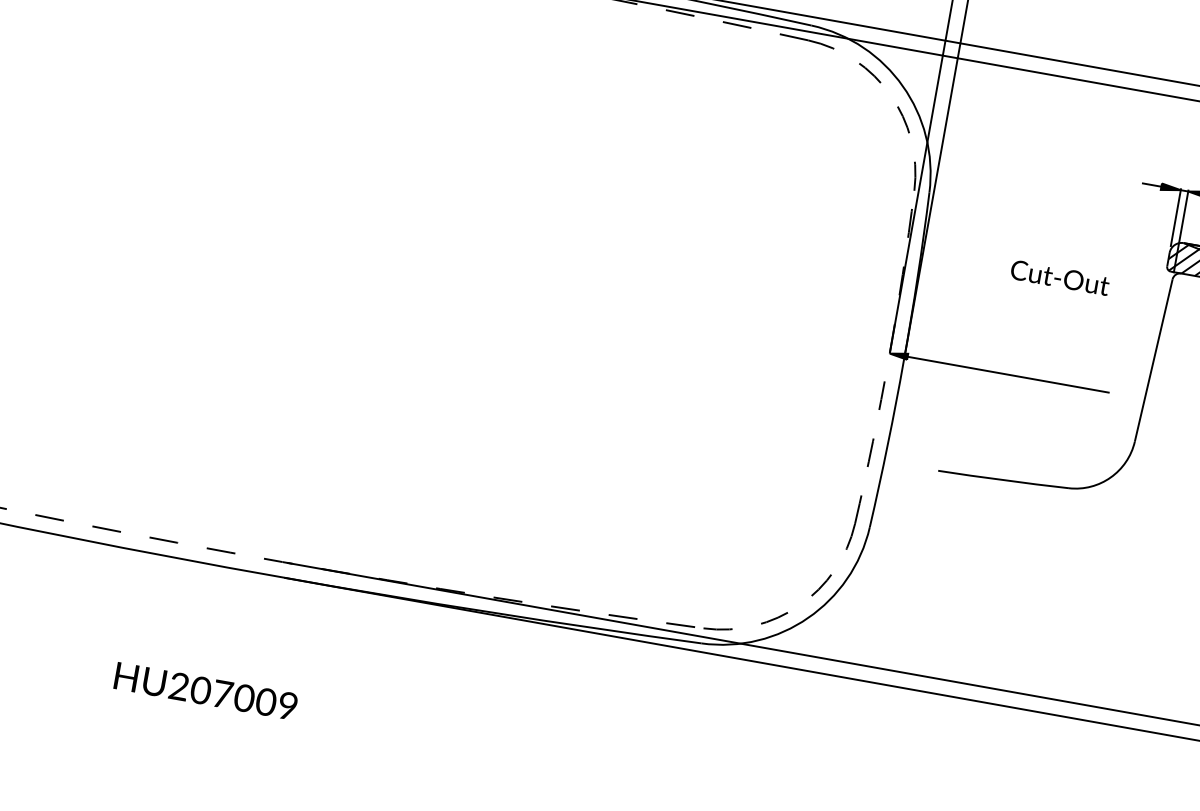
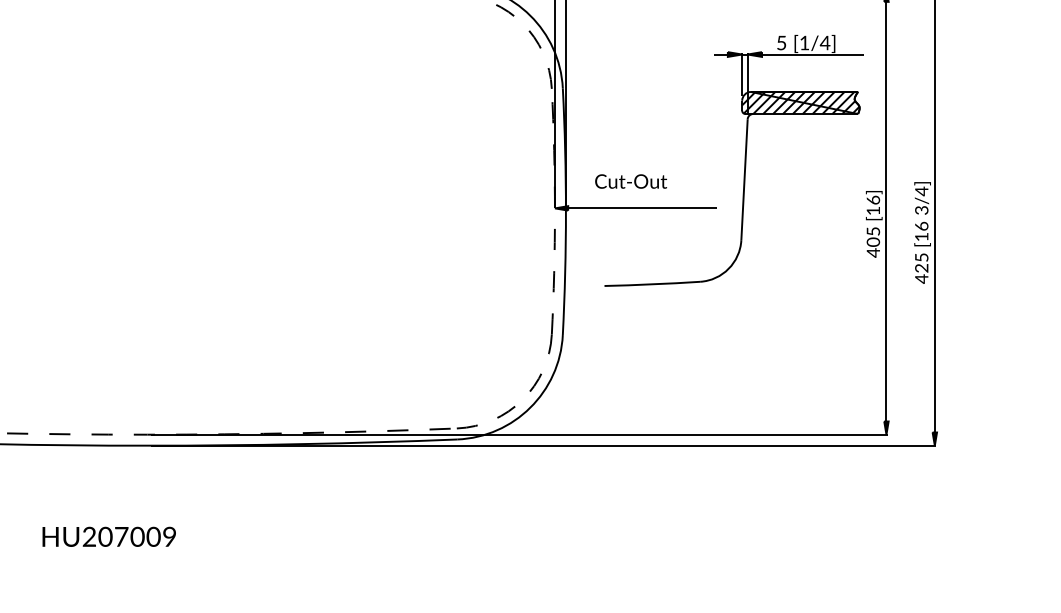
text: (1059, 277) -> (630, 181), moved

